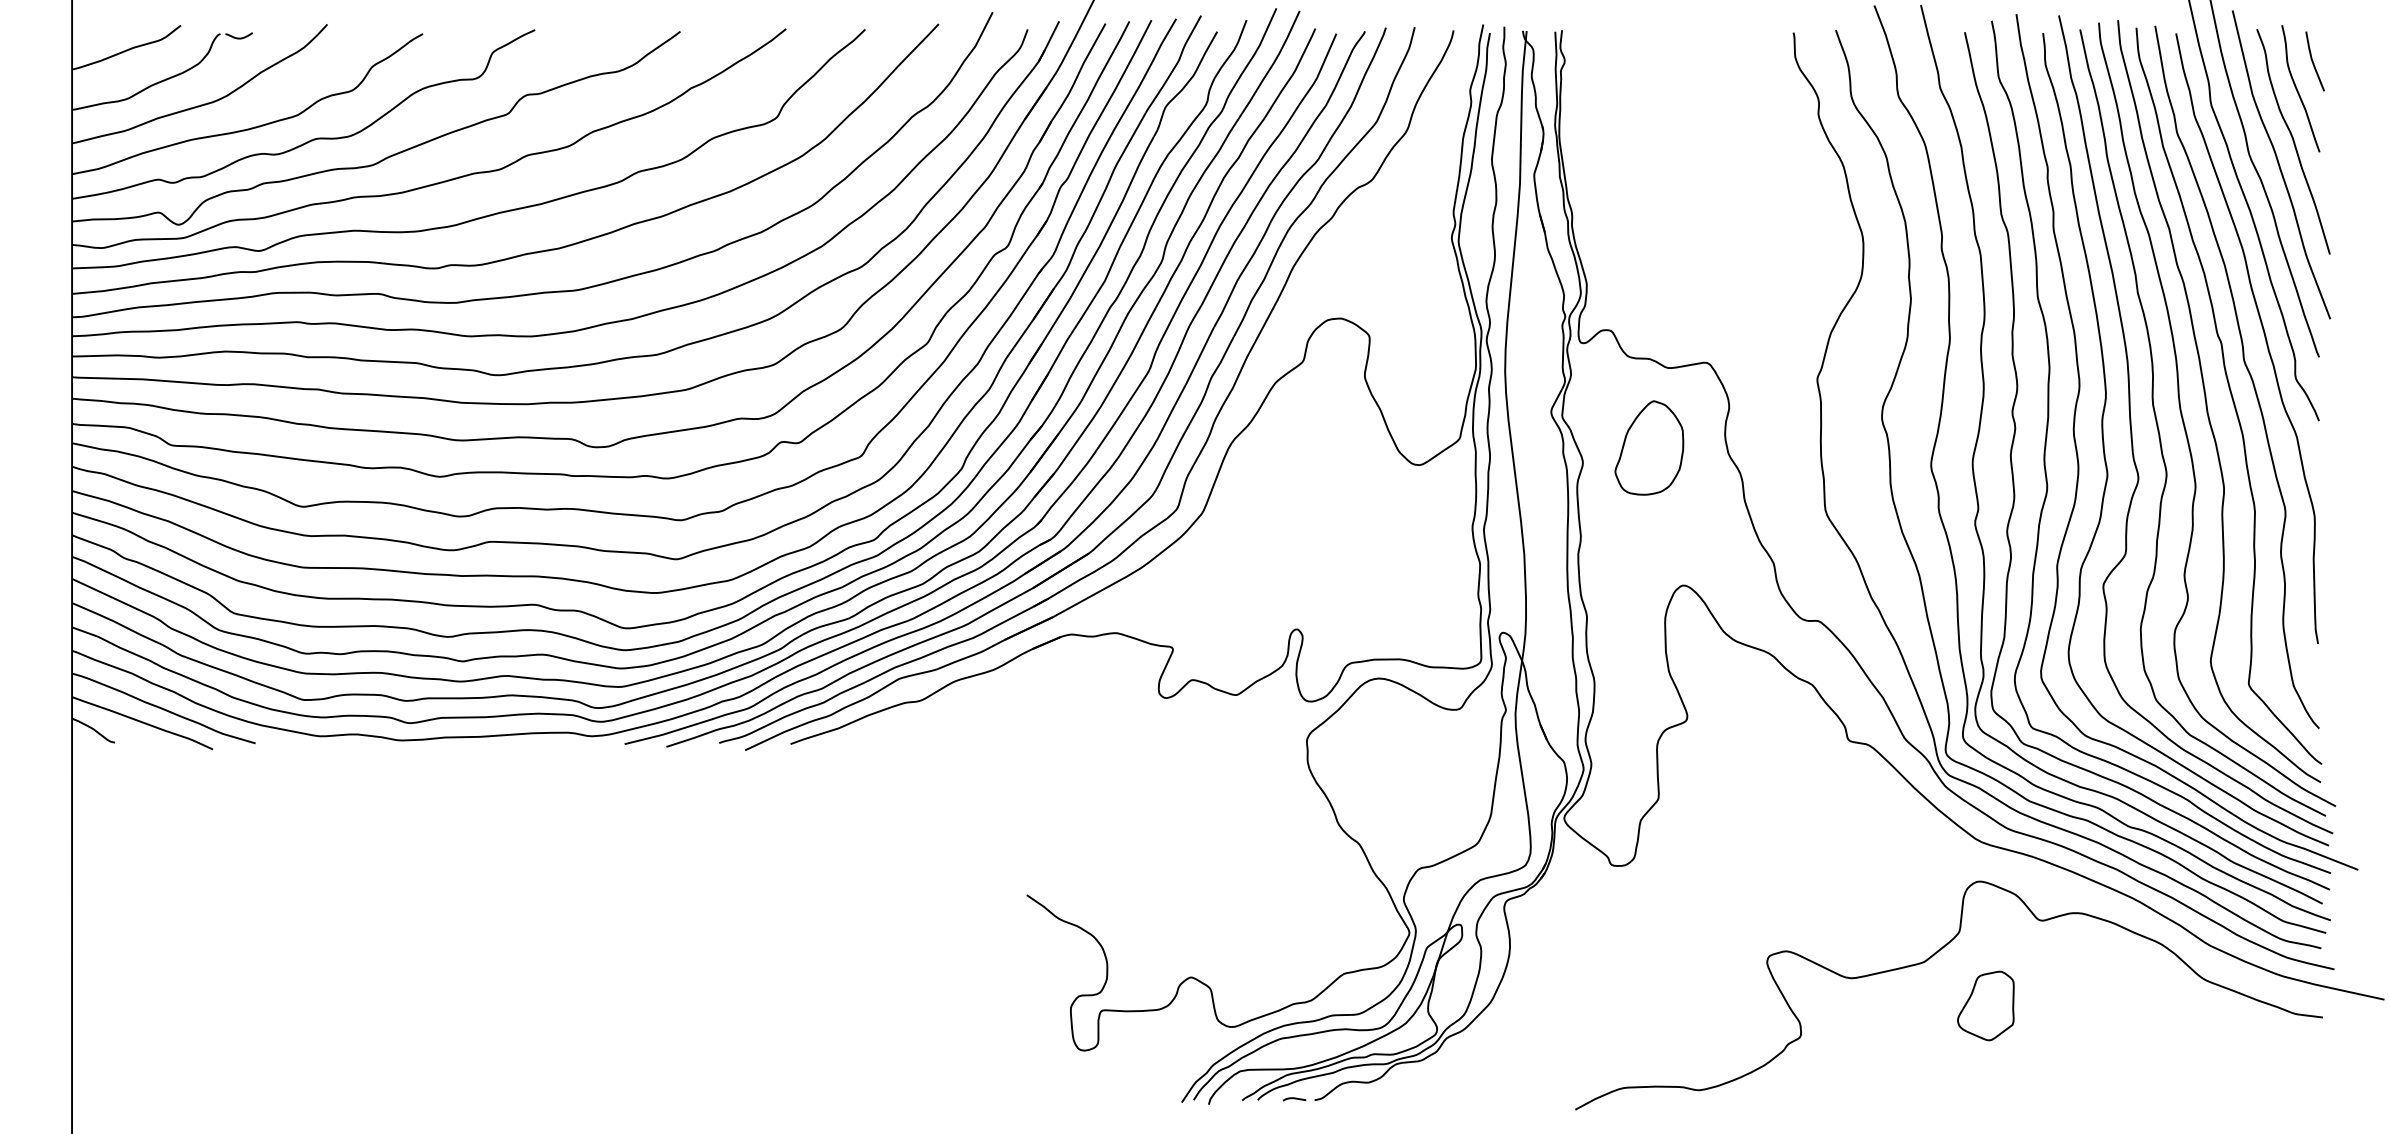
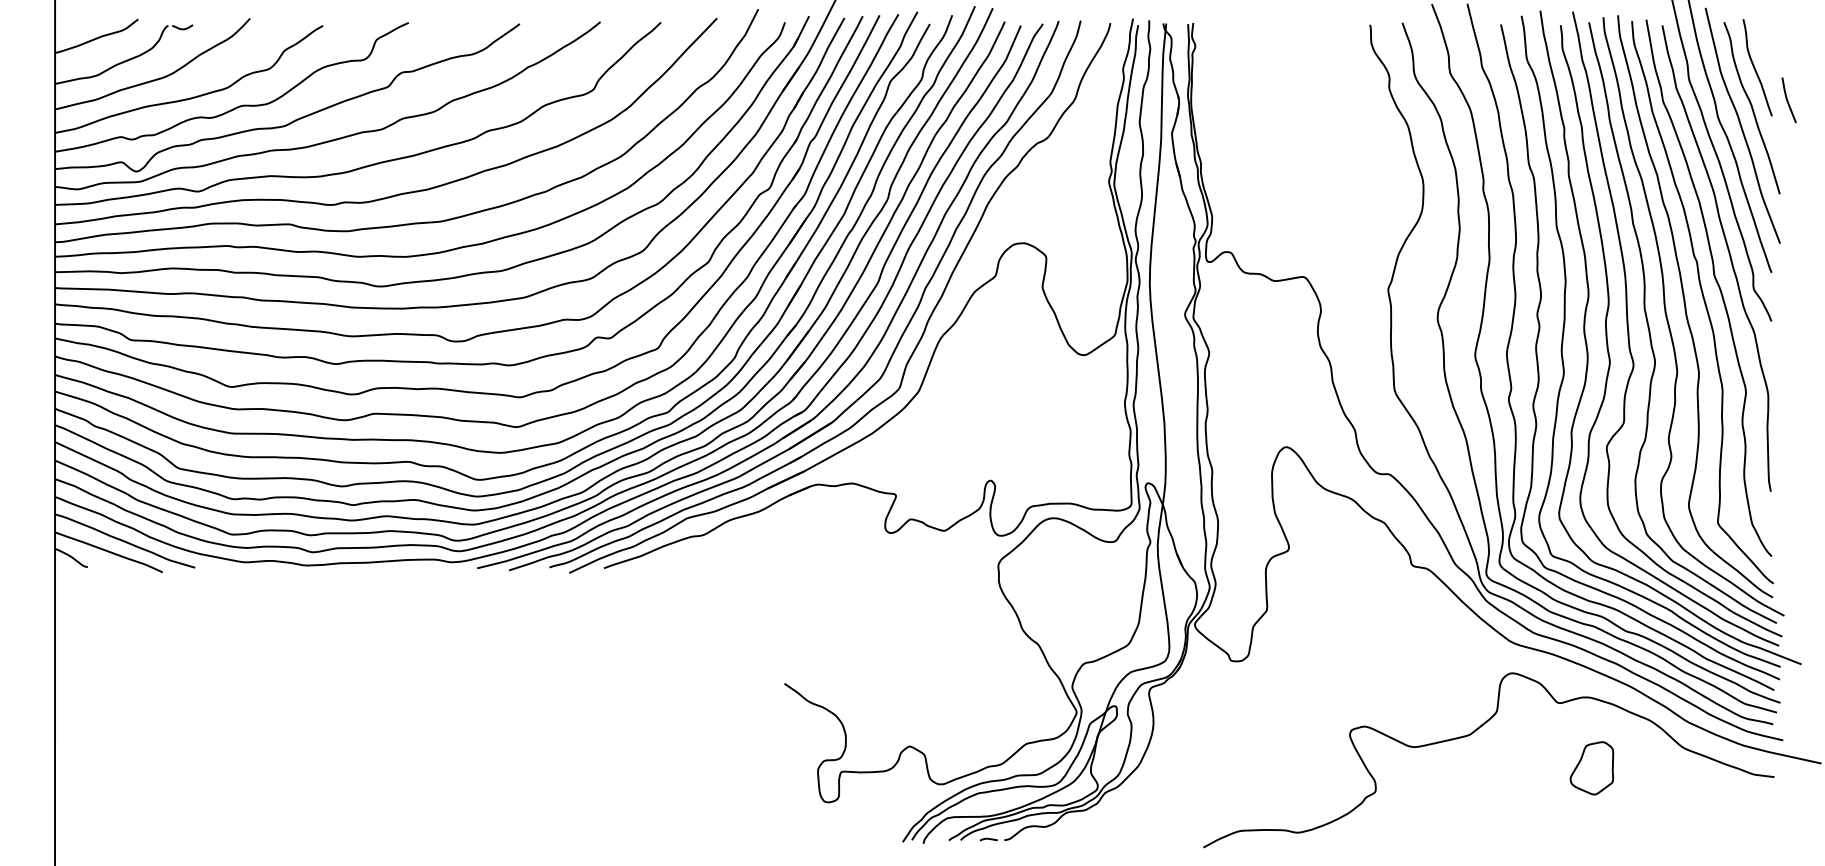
line: (2313, 61) -> (1787, 100), moved
part: (1649, 447) -> (1260, 341), removed
part: (1985, 1005) -> (1591, 767), moved

